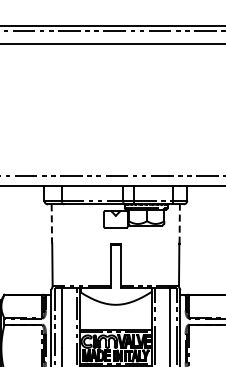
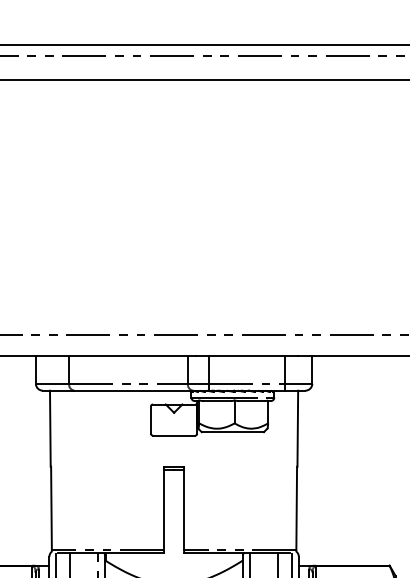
line: (51, 223) -> (49, 427), dashed -> solid
line: (179, 223) -> (297, 427), dashed -> solid

